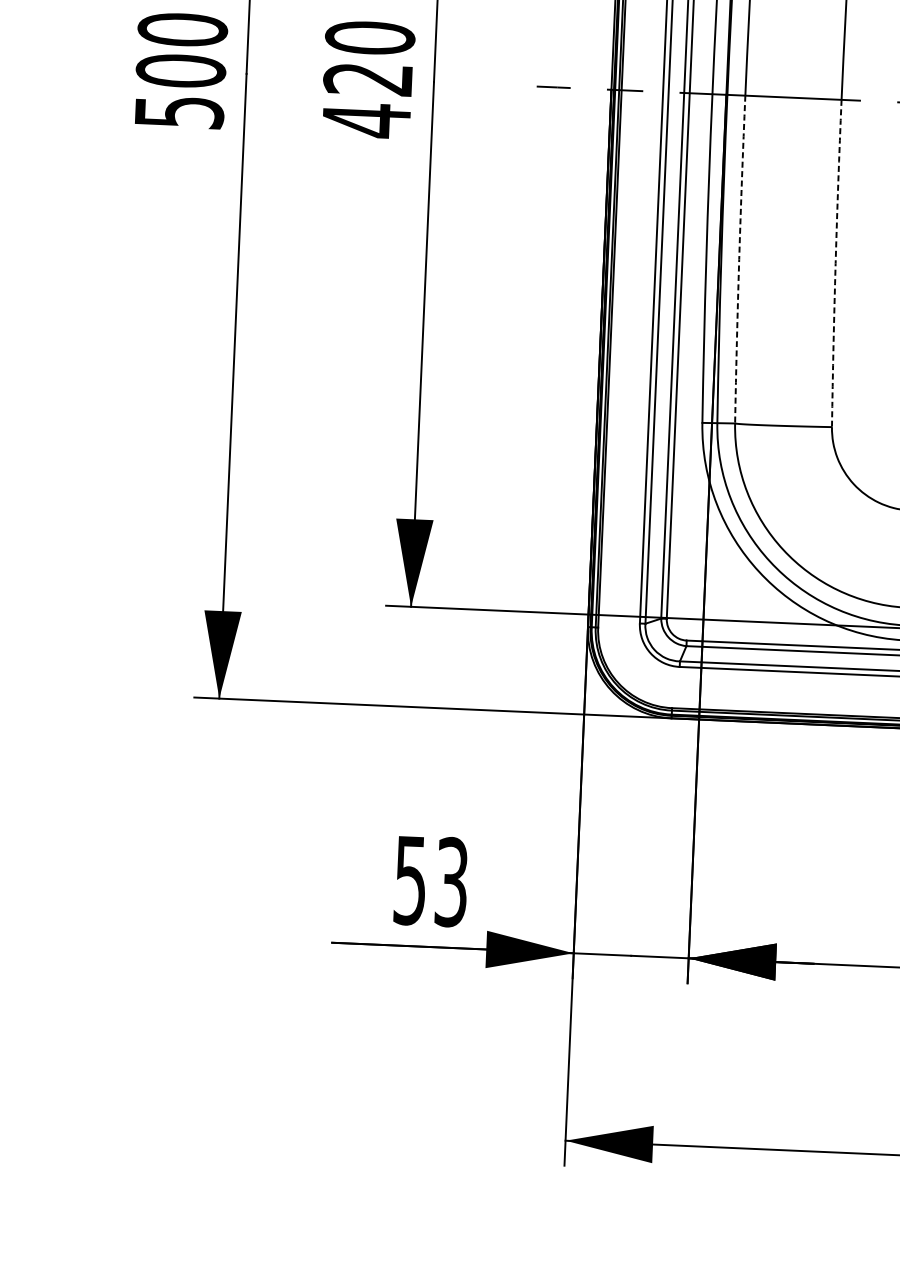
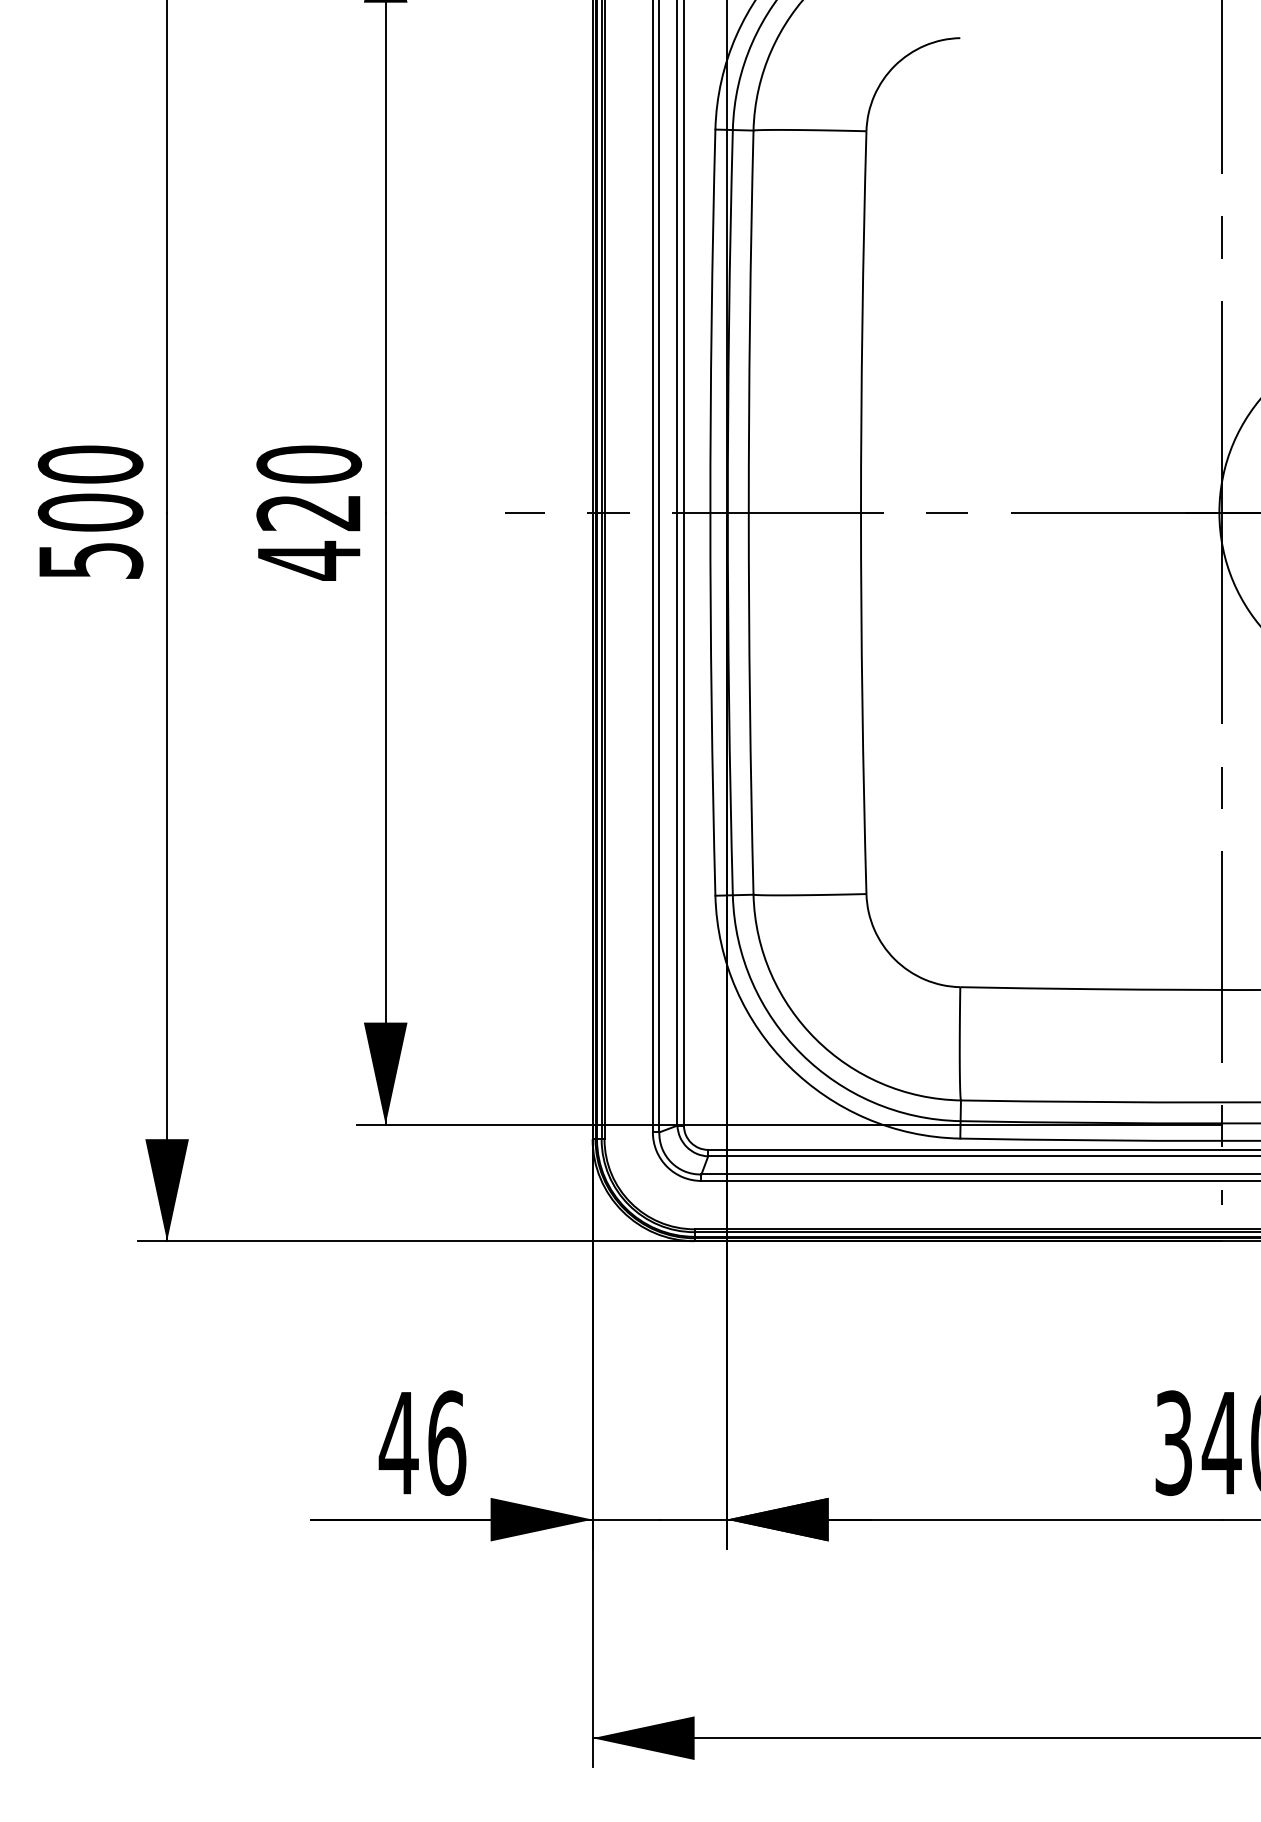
arc: (738, 259) -> (749, 703), dashed -> solid
arc: (835, 263) -> (862, 703), dashed -> solid
text: (430, 881) -> (422, 1443), 53 -> 46

